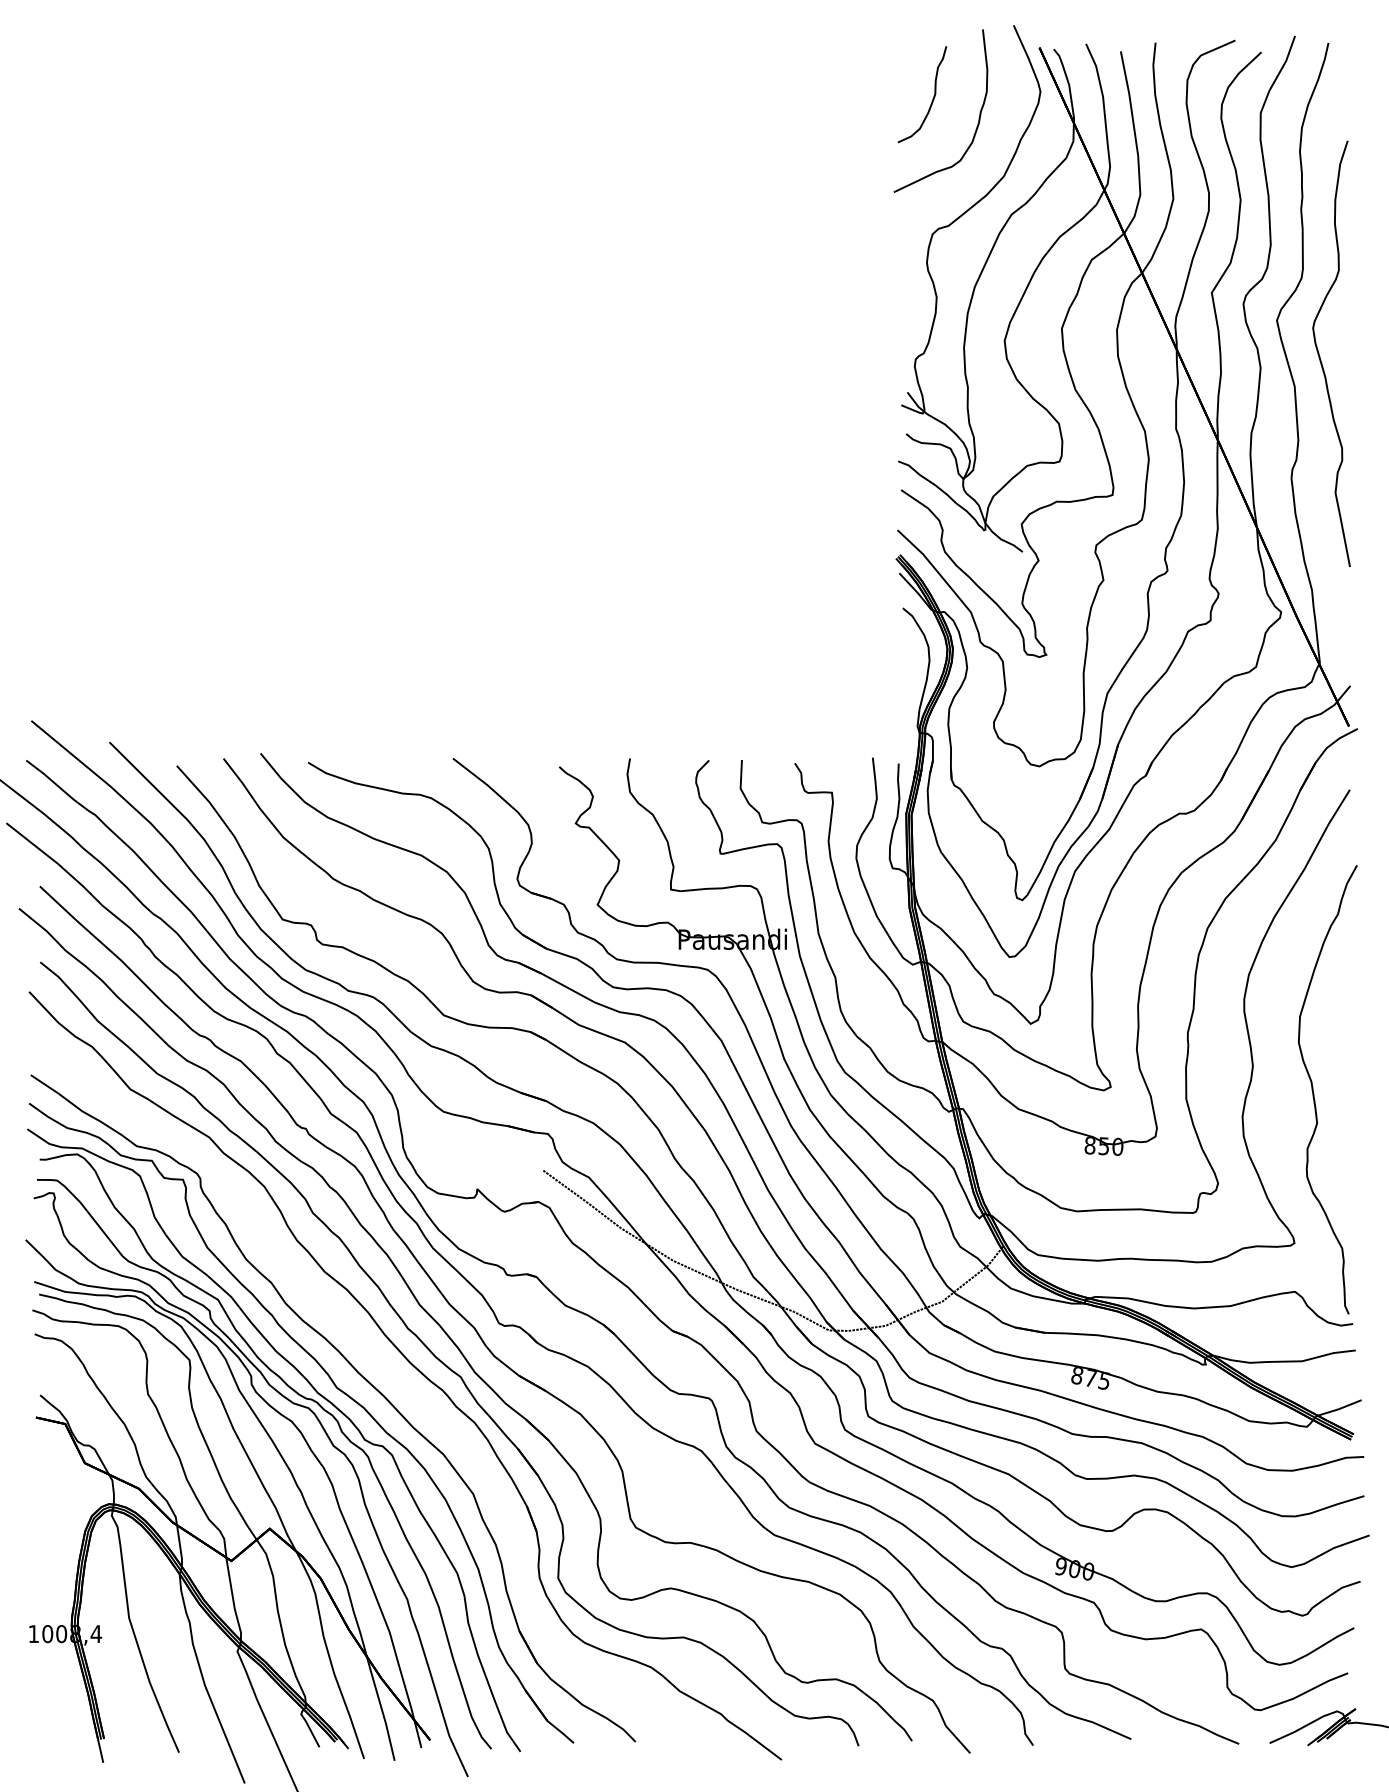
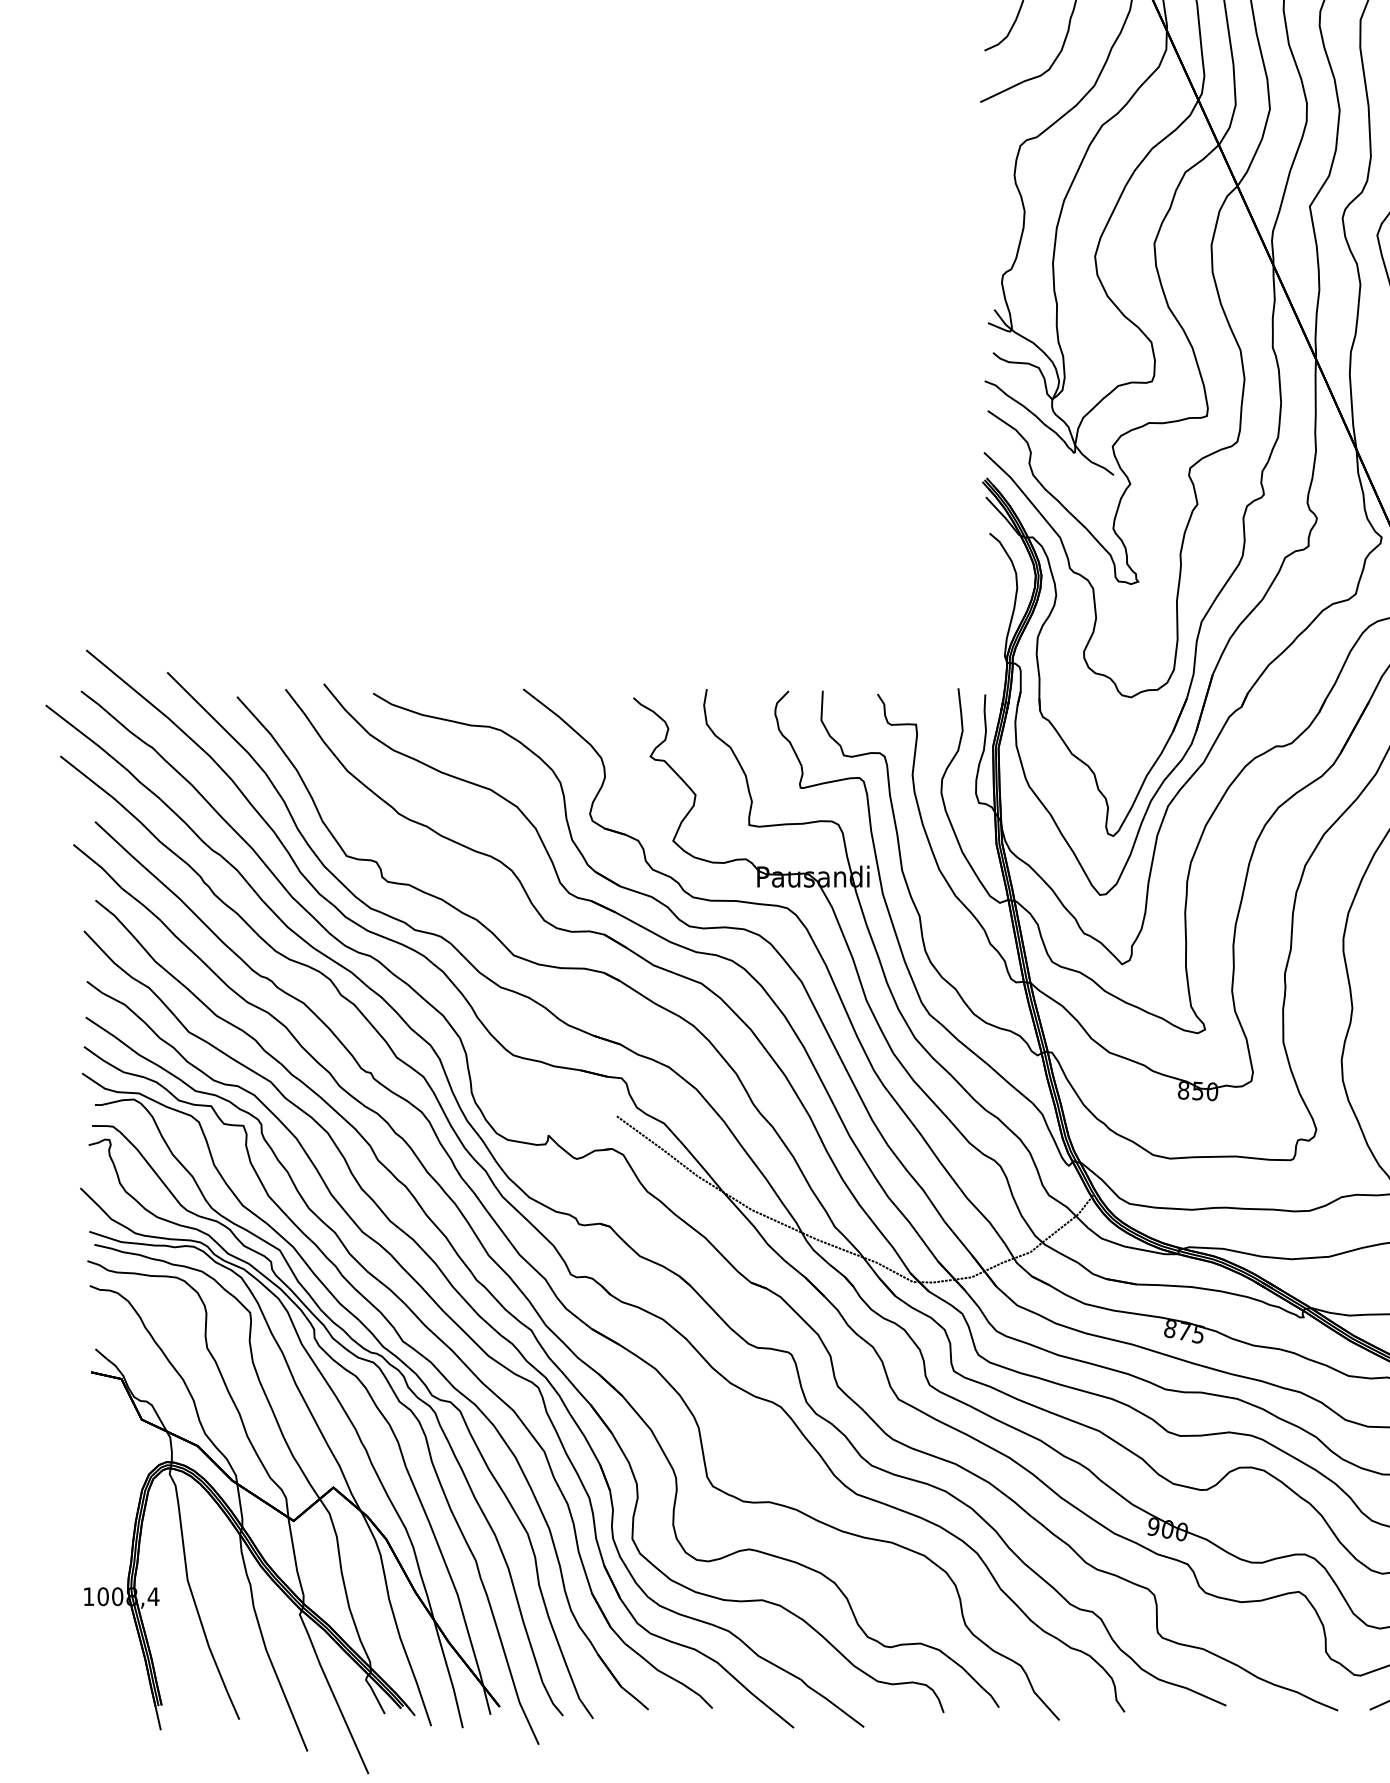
part: (394, 1378) -> (462, 1331), added

